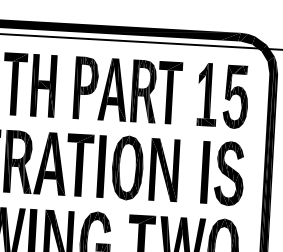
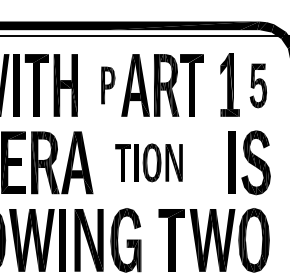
part: (86, 88) -> (108, 85), size x0.6
part: (236, 96) -> (258, 85), size x0.7
part: (122, 167) -> (148, 162), size x0.6

